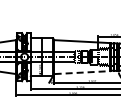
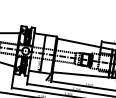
line: (82, 72) -> (80, 74), dashed -> solid

